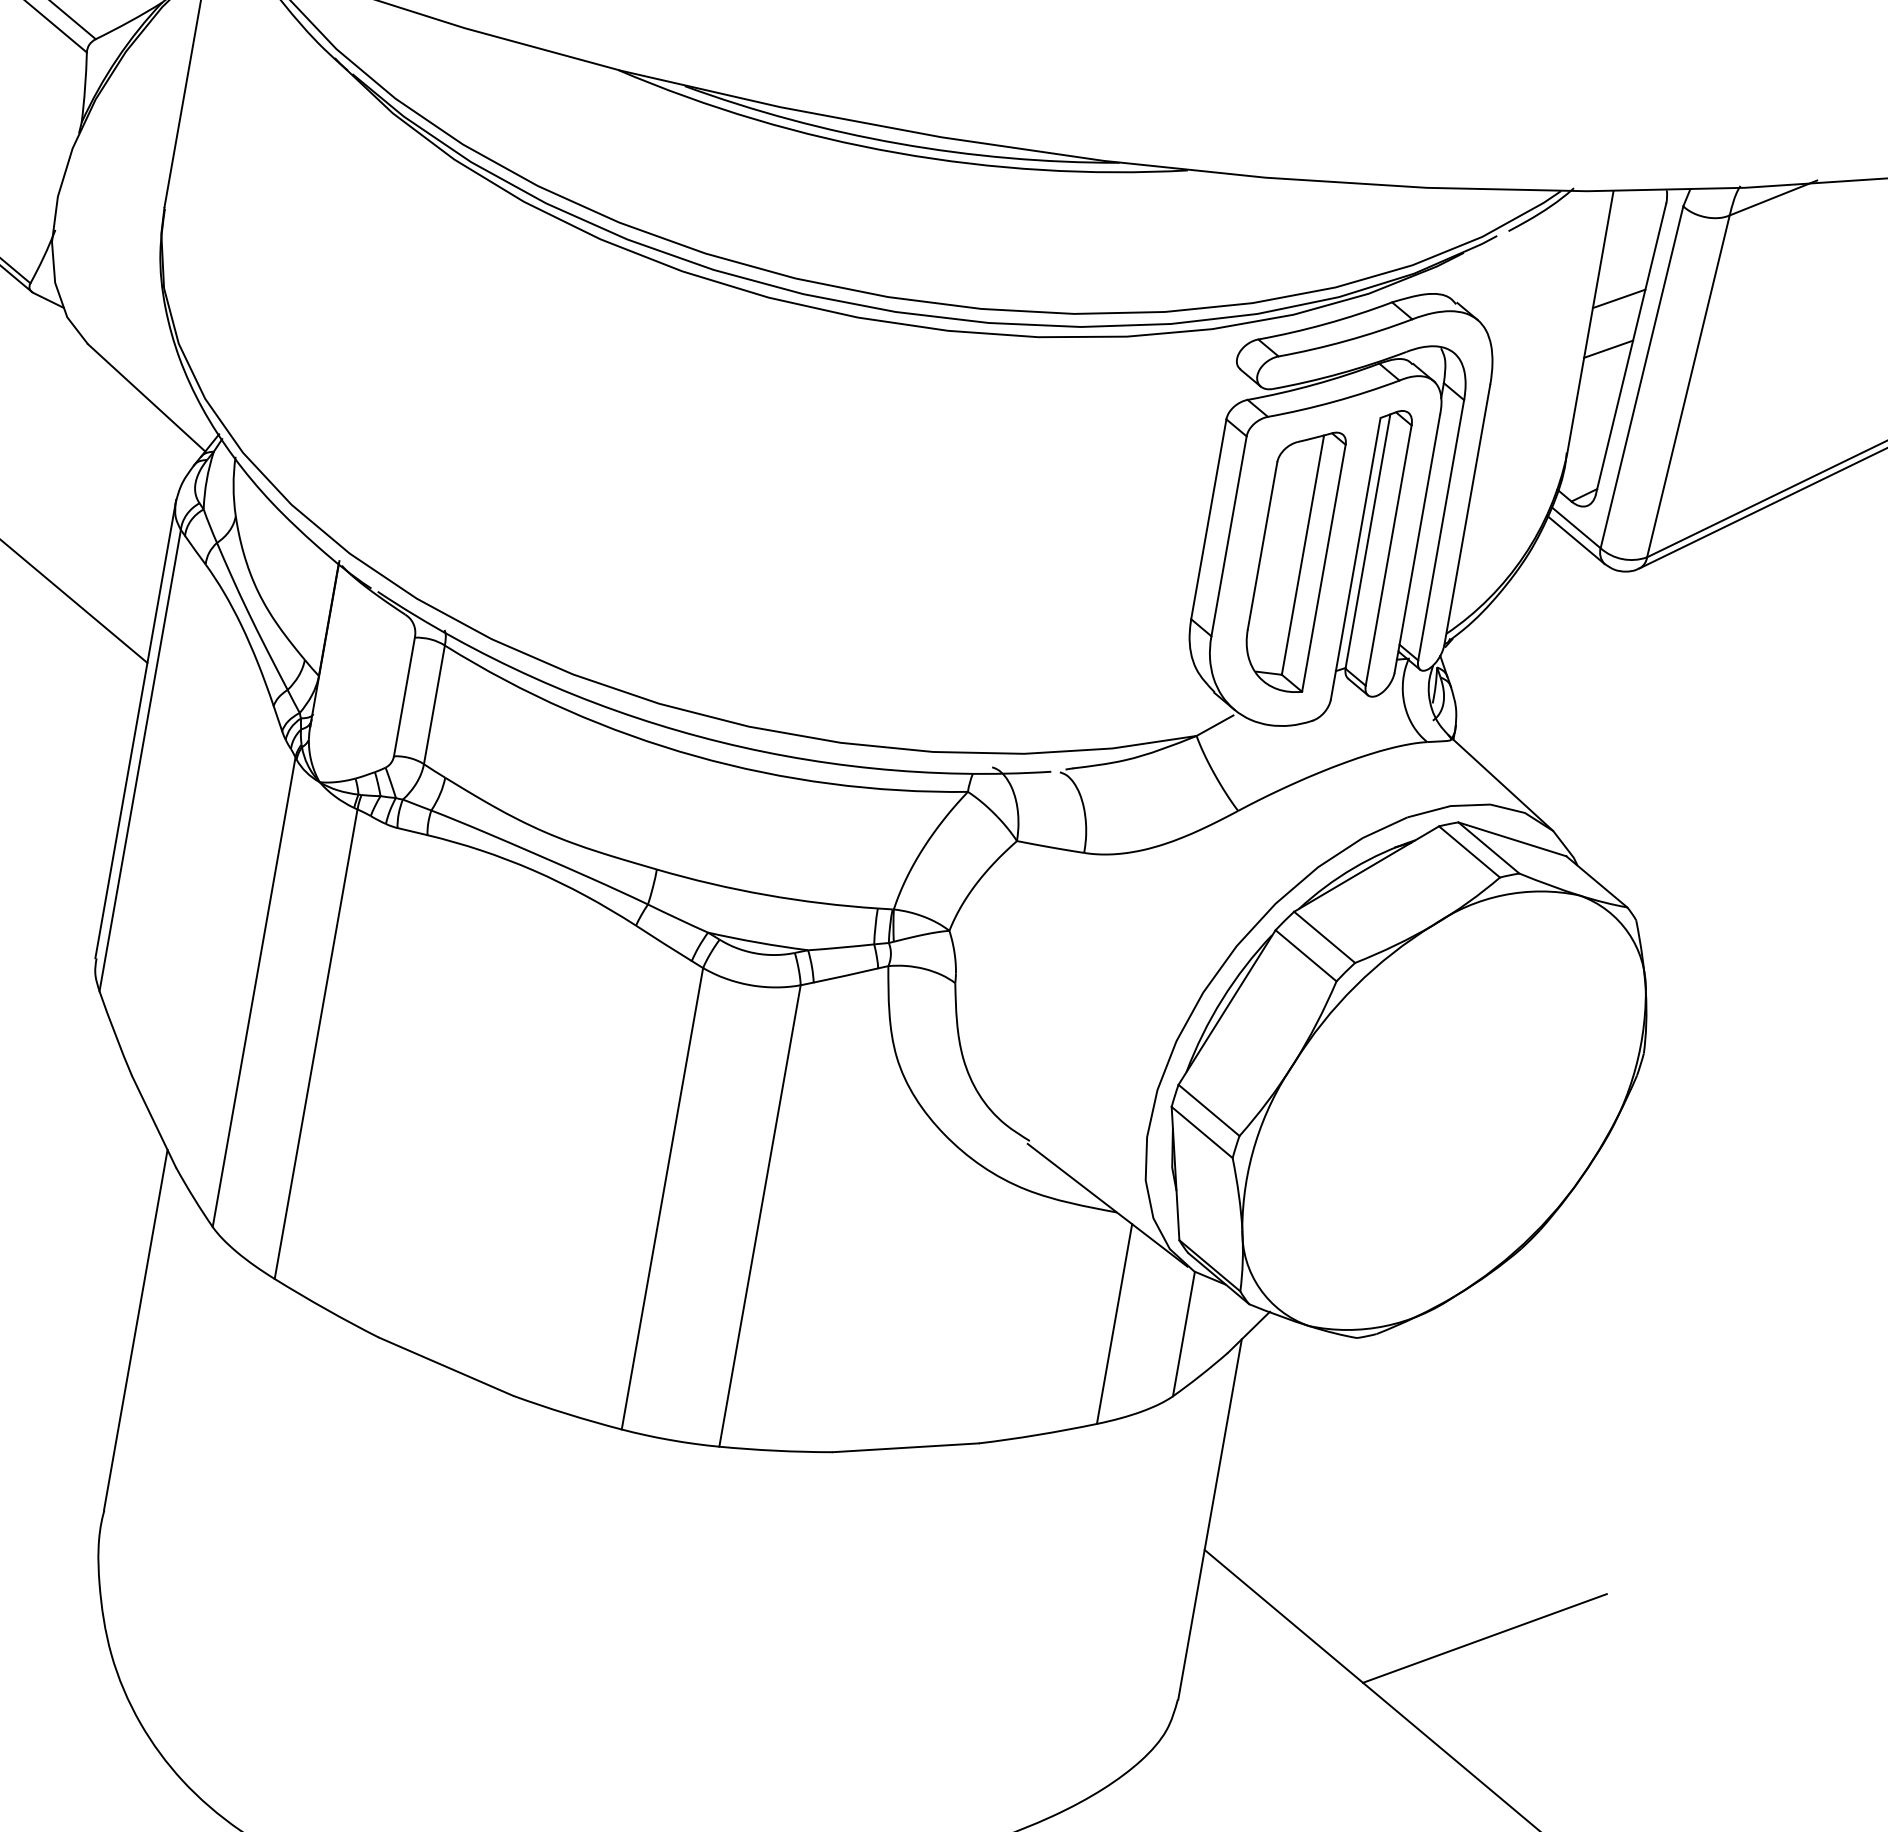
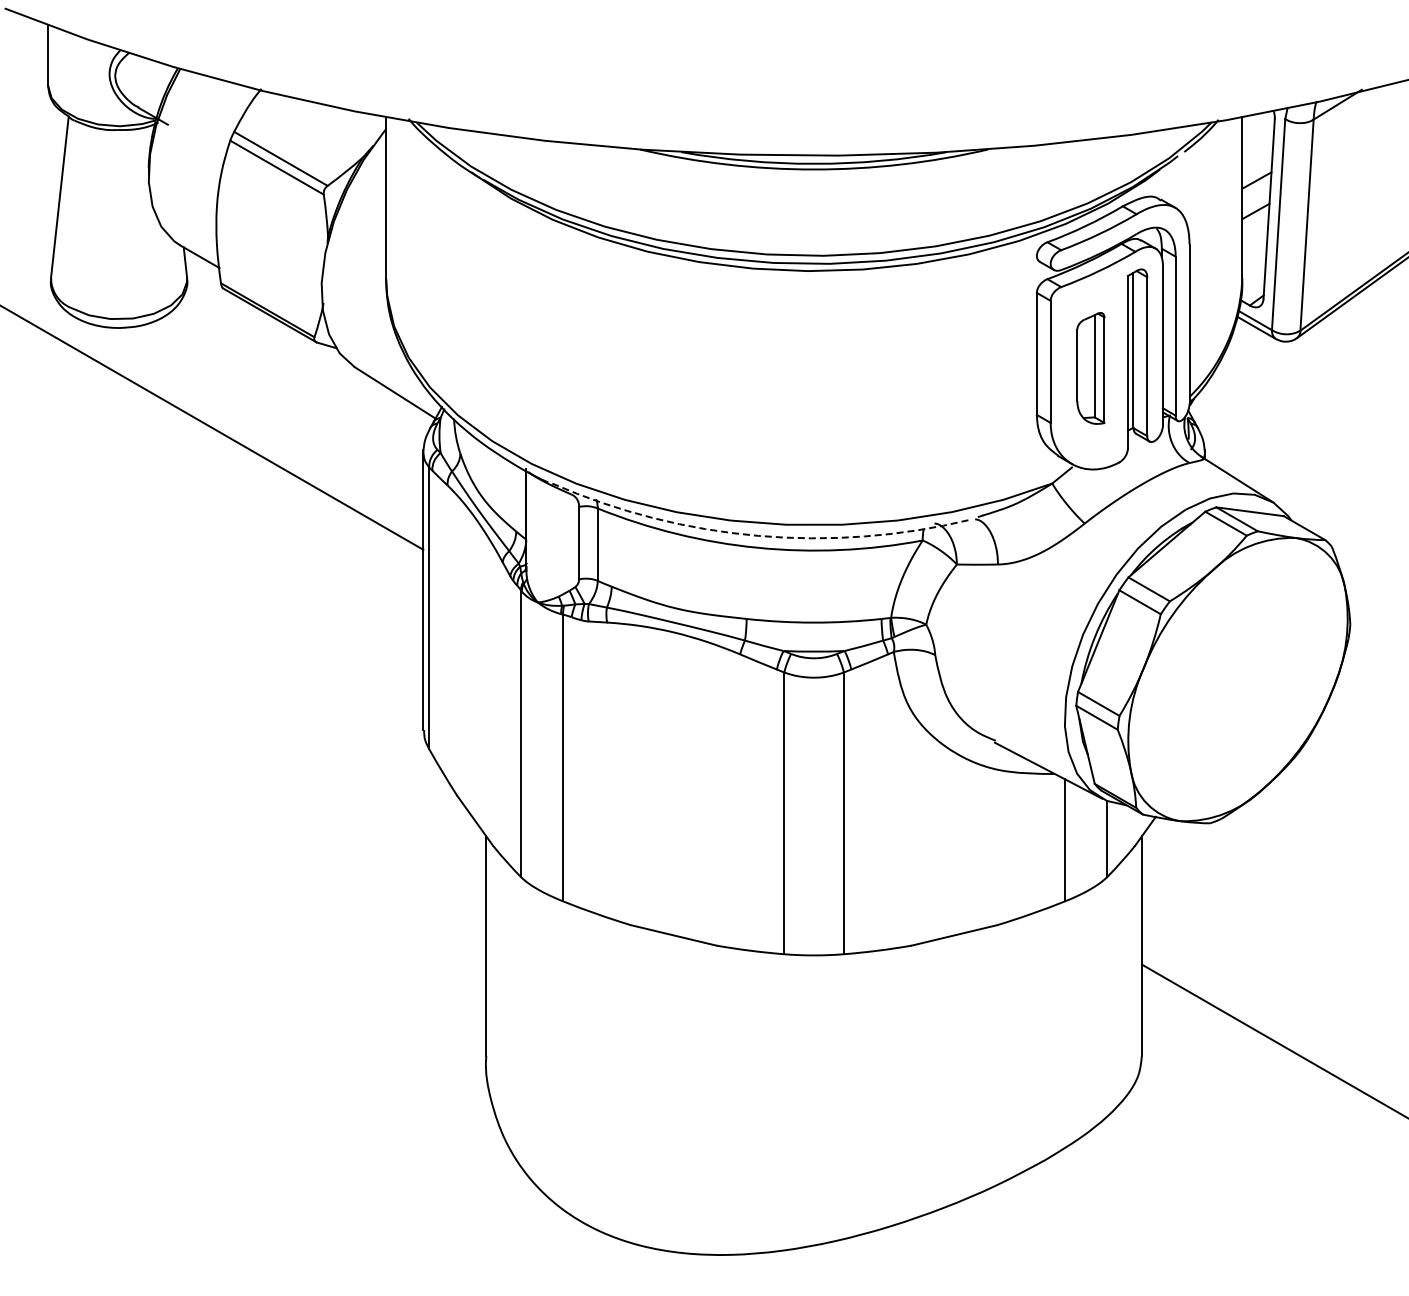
part: (1292, 558) -> (1090, 368), size x0.7
arc: (700, 736) -> (758, 535), solid -> dashed
line: (1483, 1637) -> (1316, 987), removed

